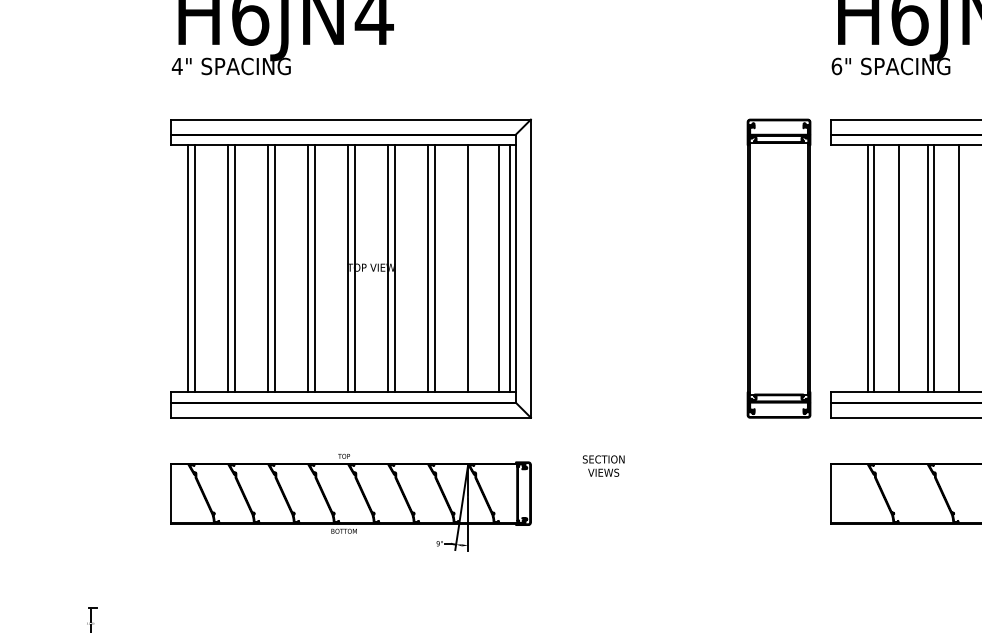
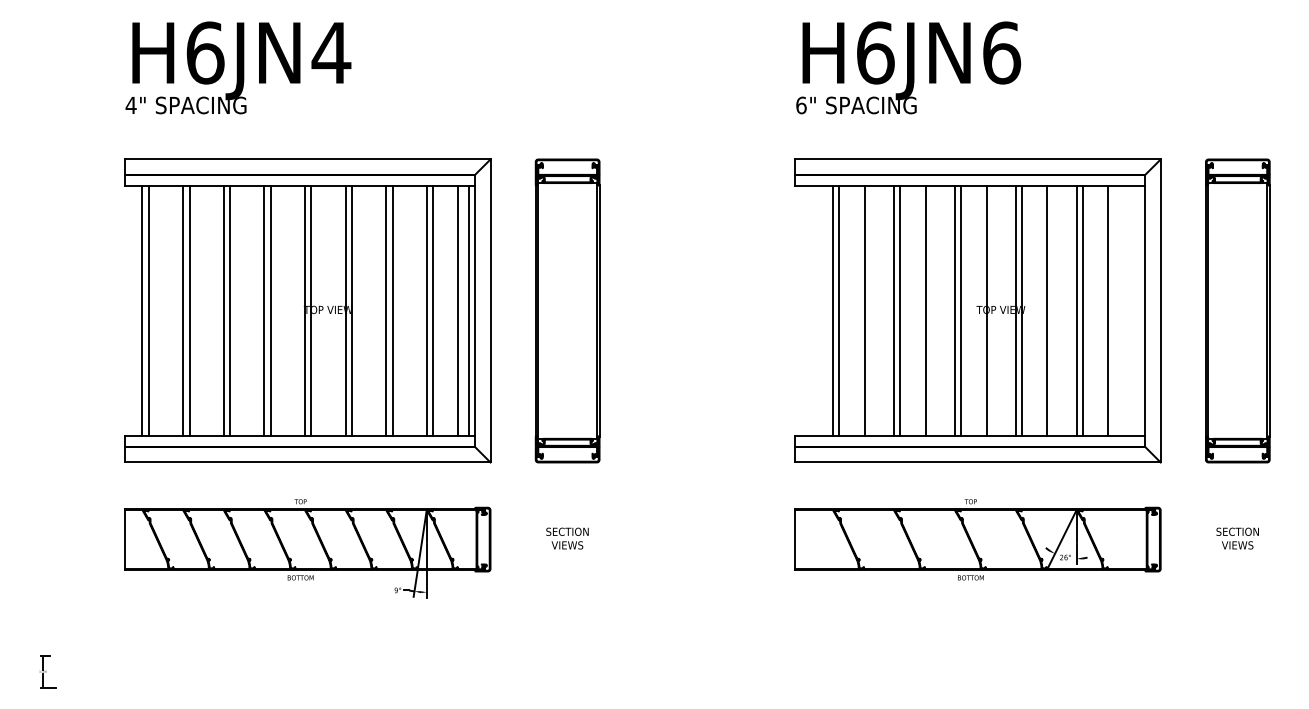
line: (474, 268) -> (433, 310), added
part: (778, 268) -> (567, 310), moved
text: (603, 466) -> (567, 538), moved

